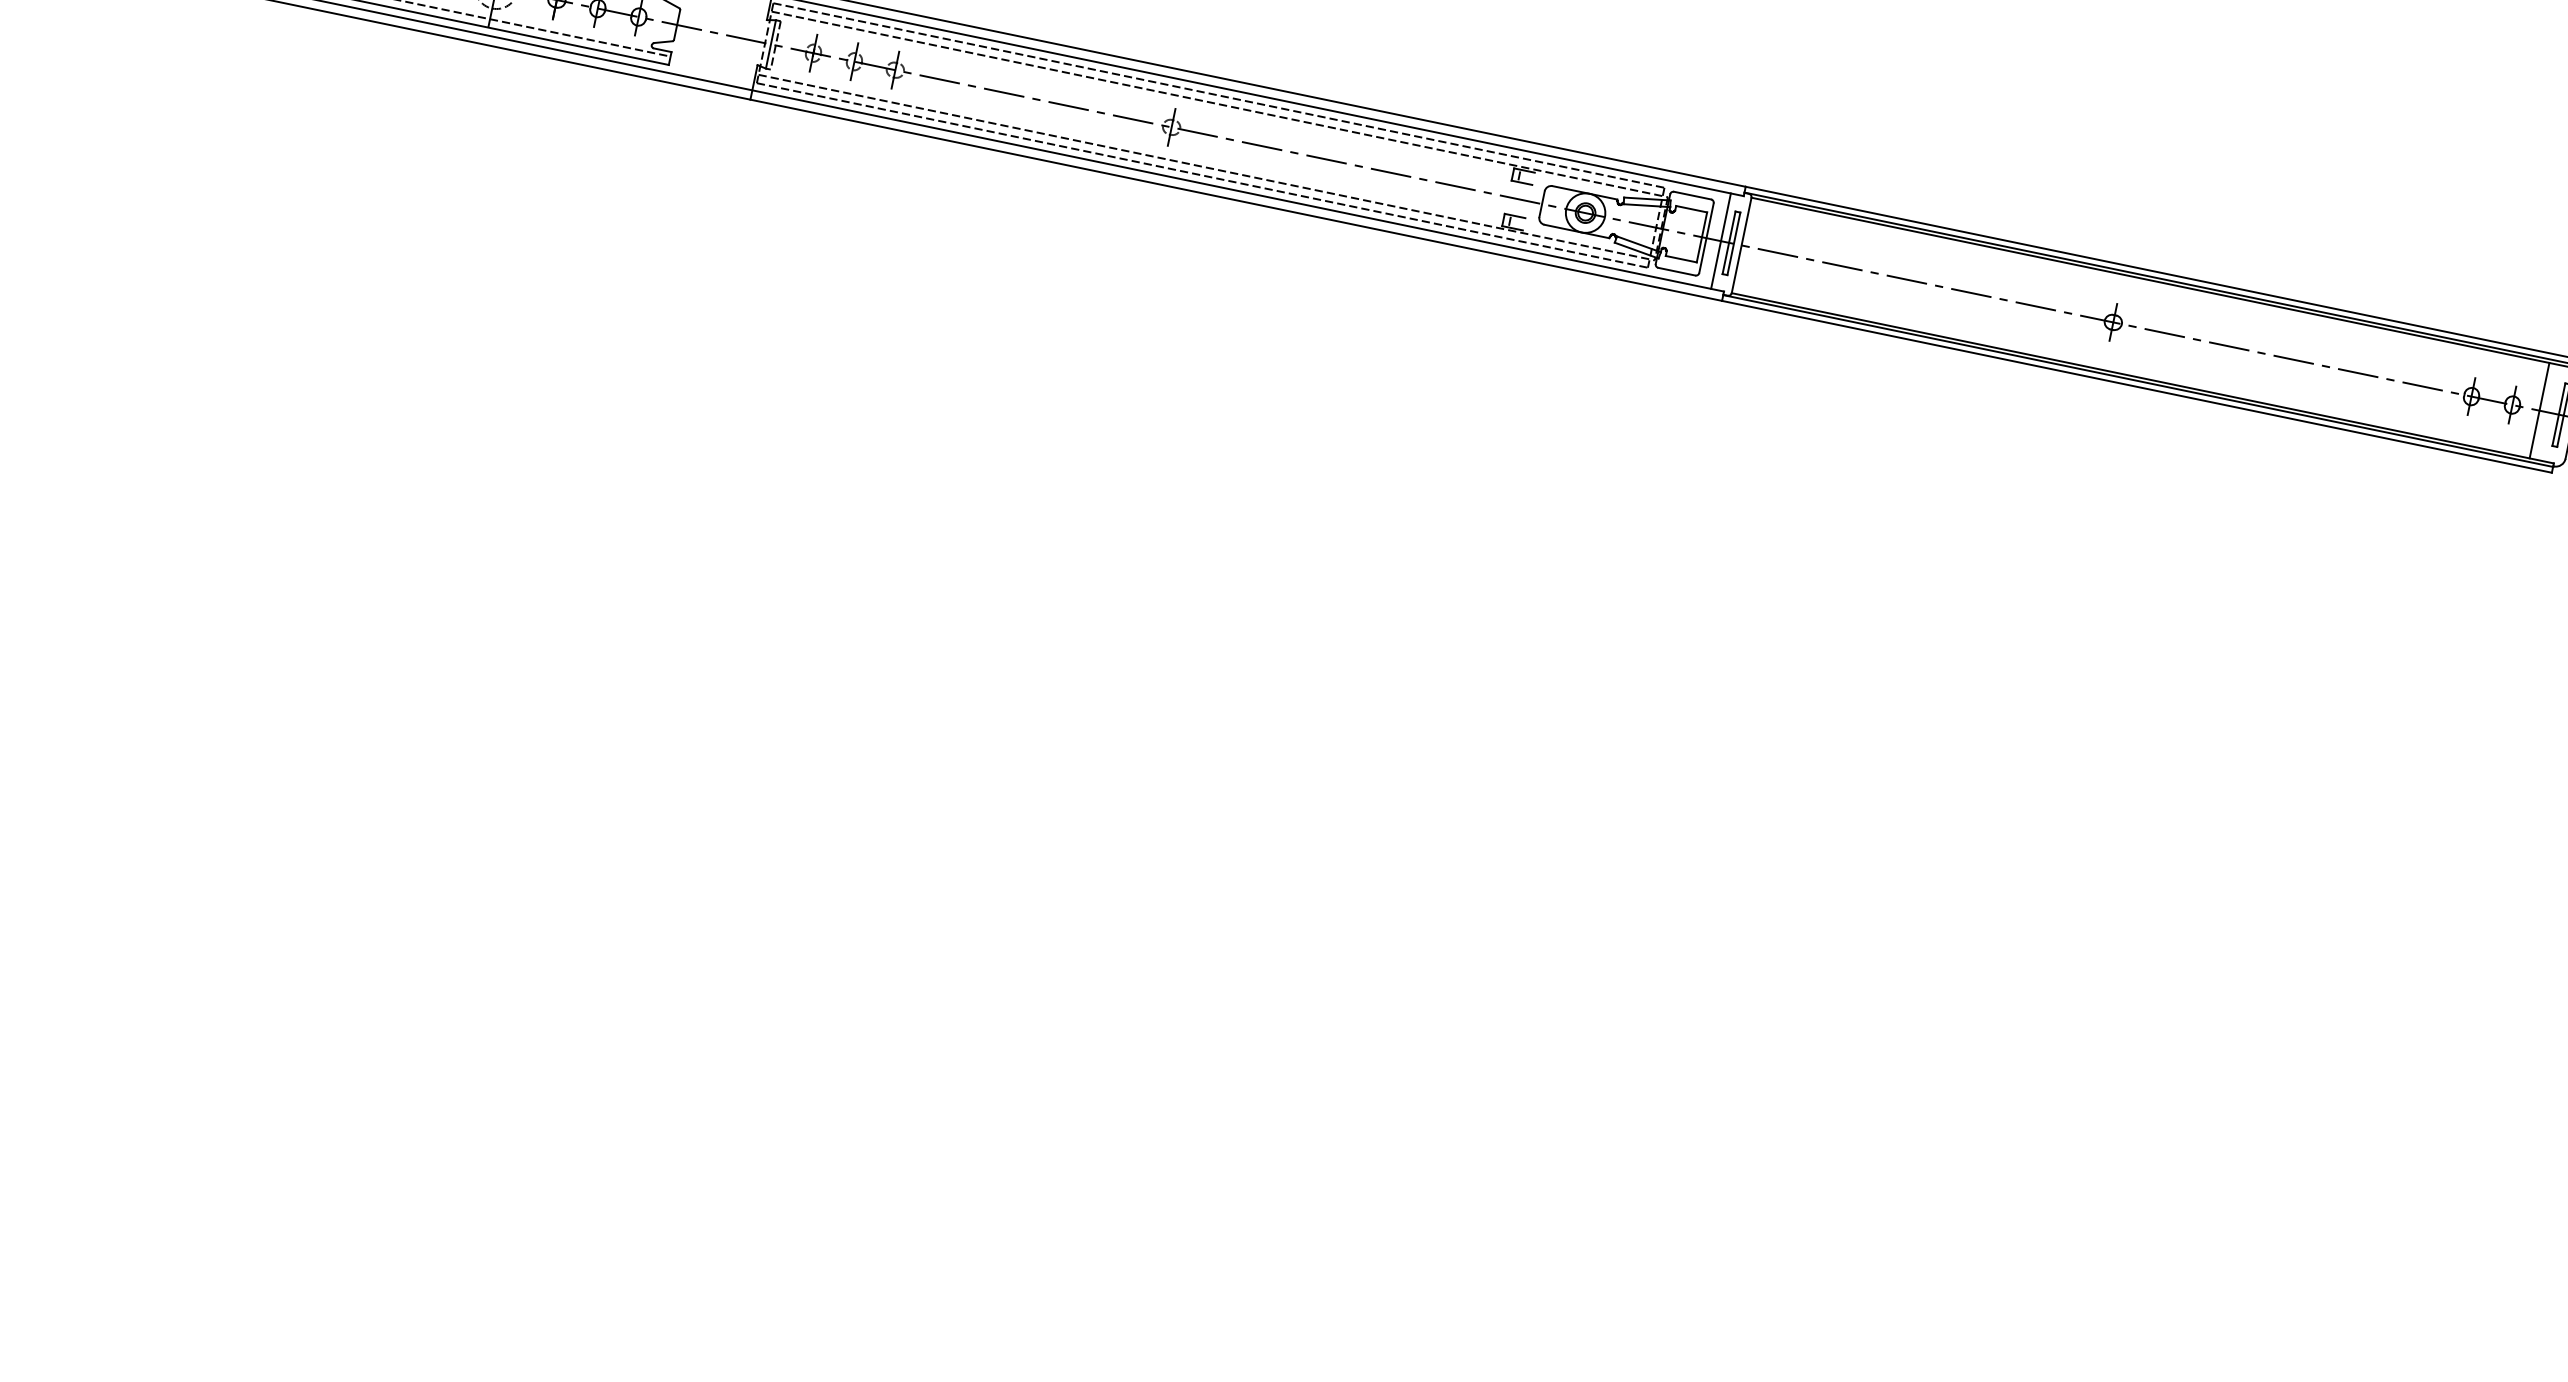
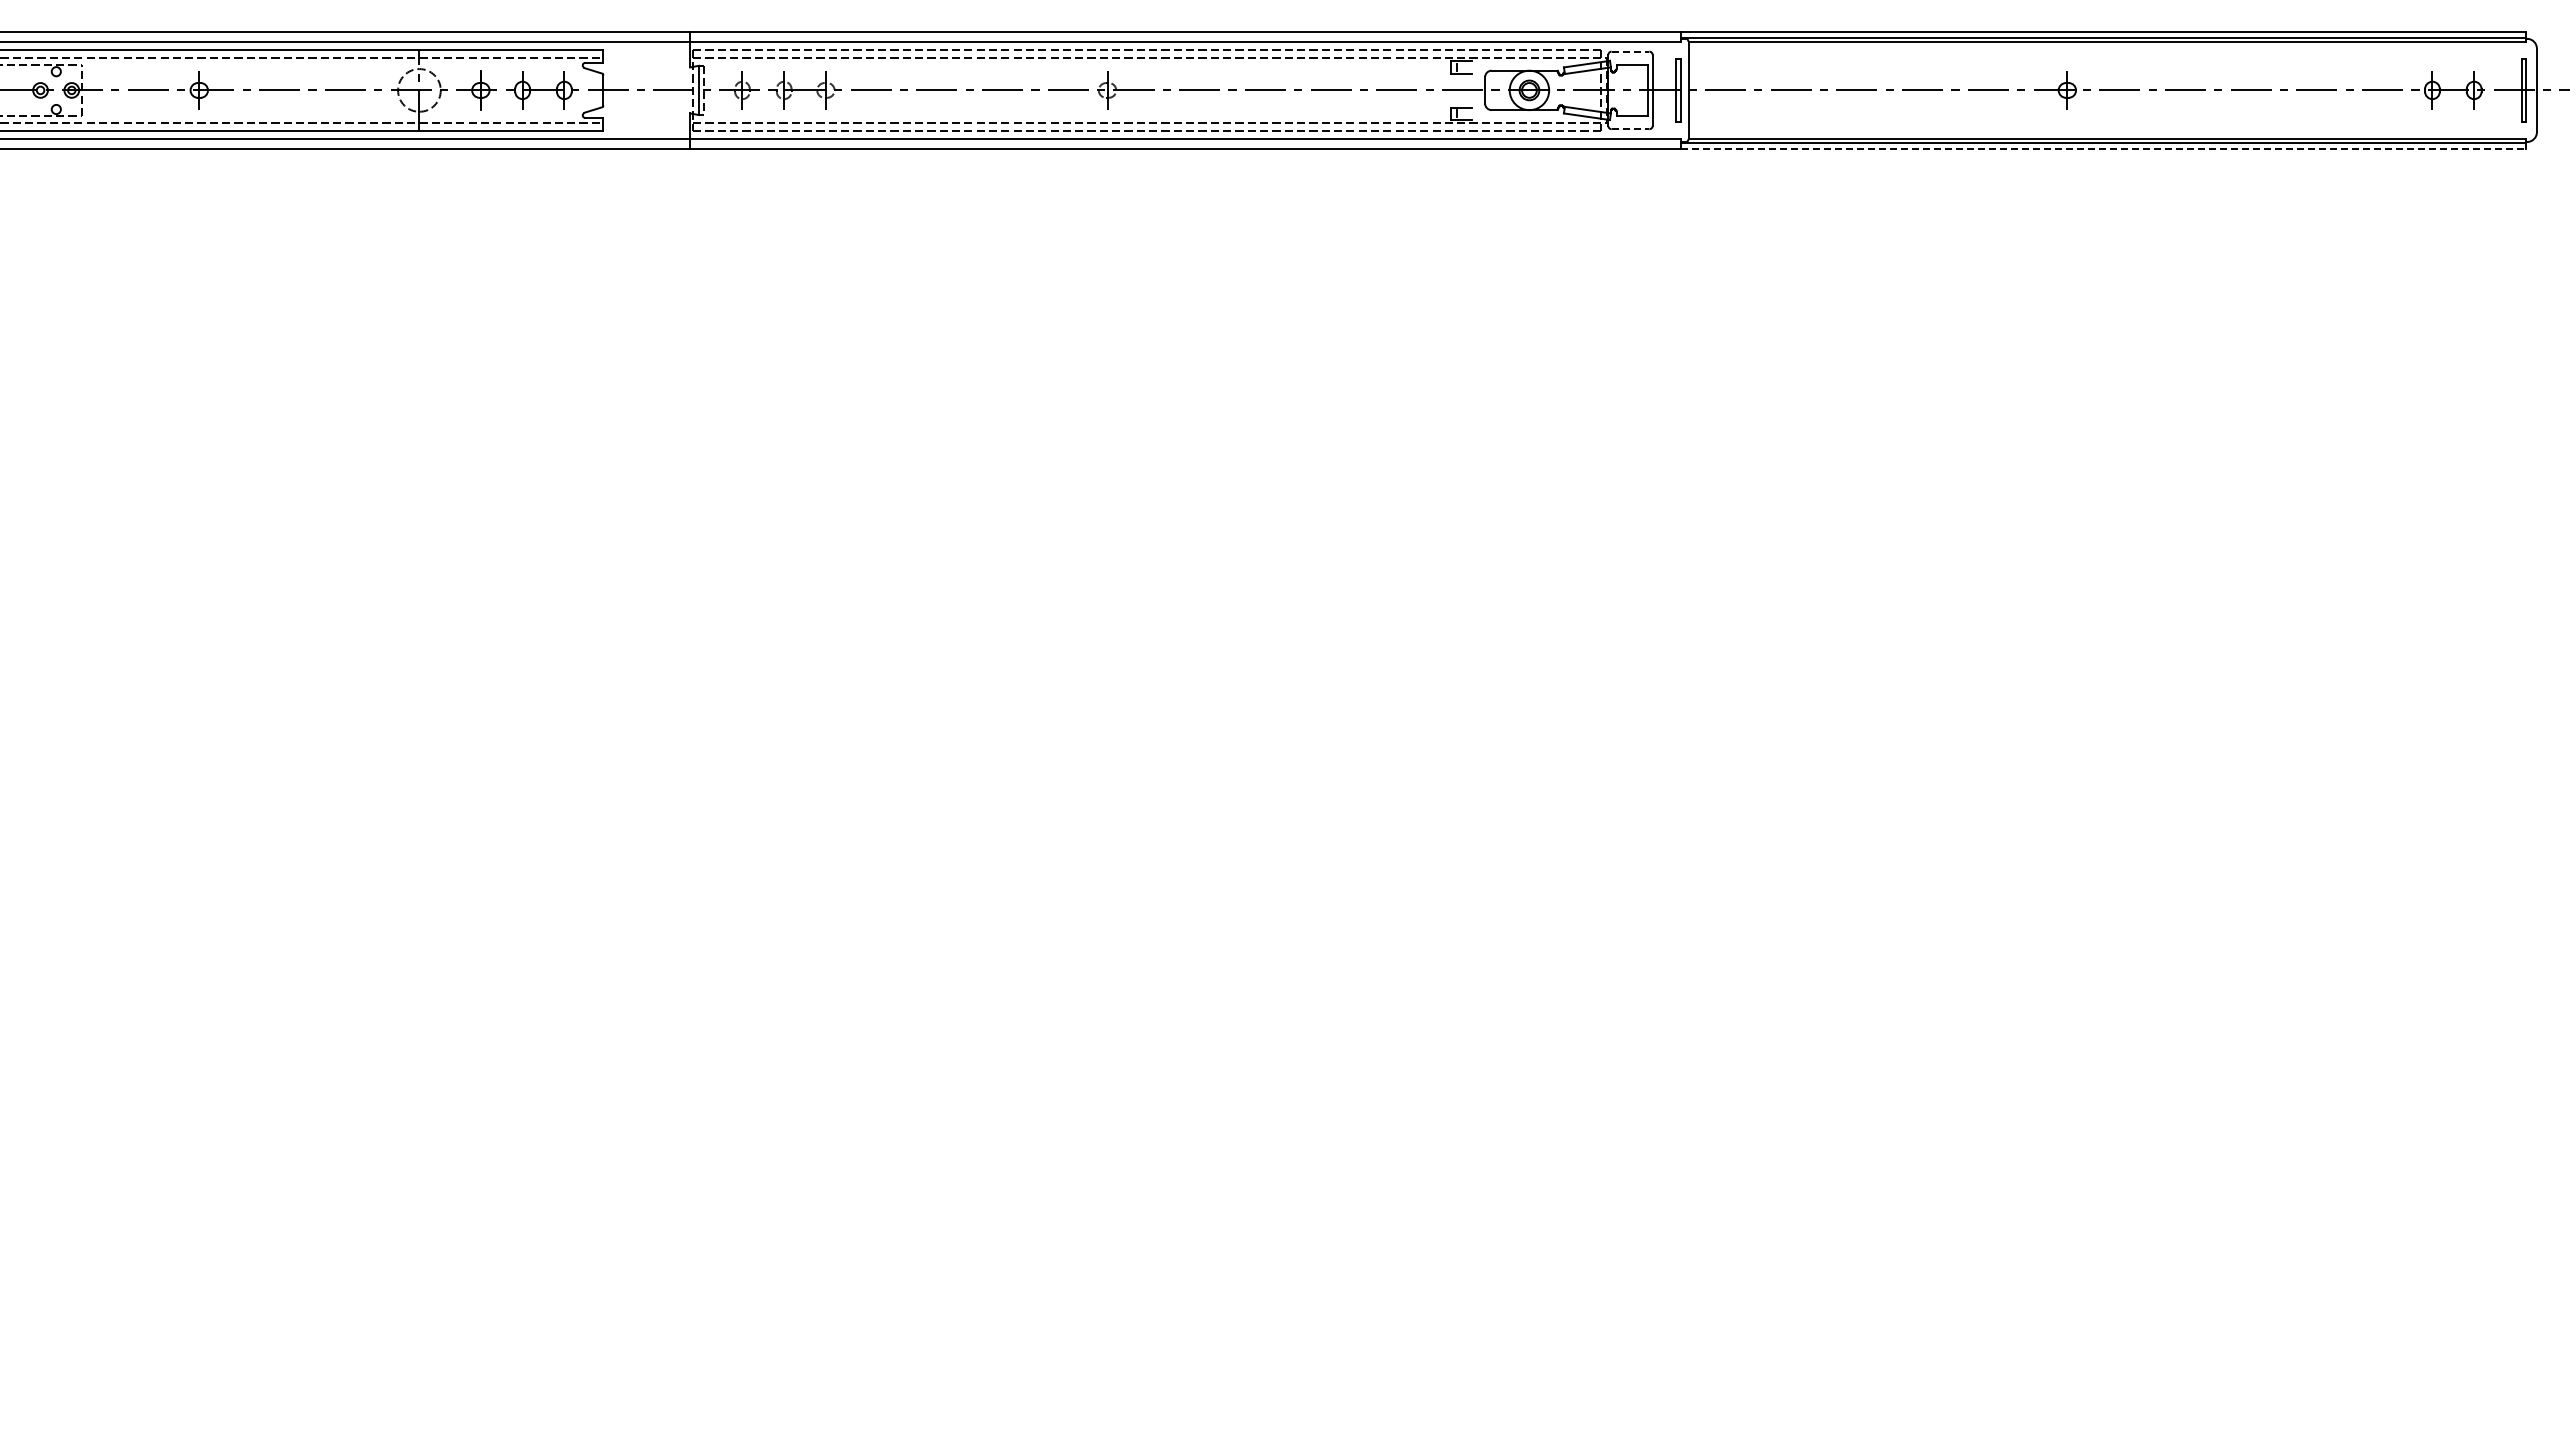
line: (1692, 195) -> (1630, 51), solid -> dashed
line: (1721, 241) -> (1667, 90), removed
line: (1676, 271) -> (1630, 129), solid -> dashed
line: (2137, 386) -> (2103, 148), solid -> dashed
line: (2539, 410) -> (2501, 90), removed

